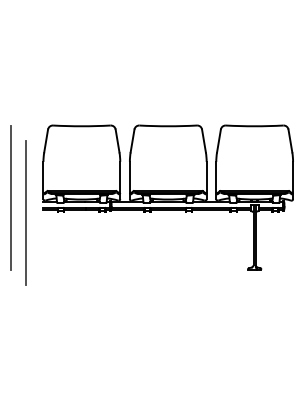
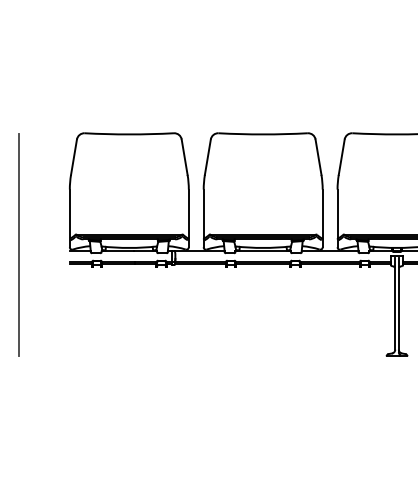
line: (25, 212) -> (42, 267), removed

